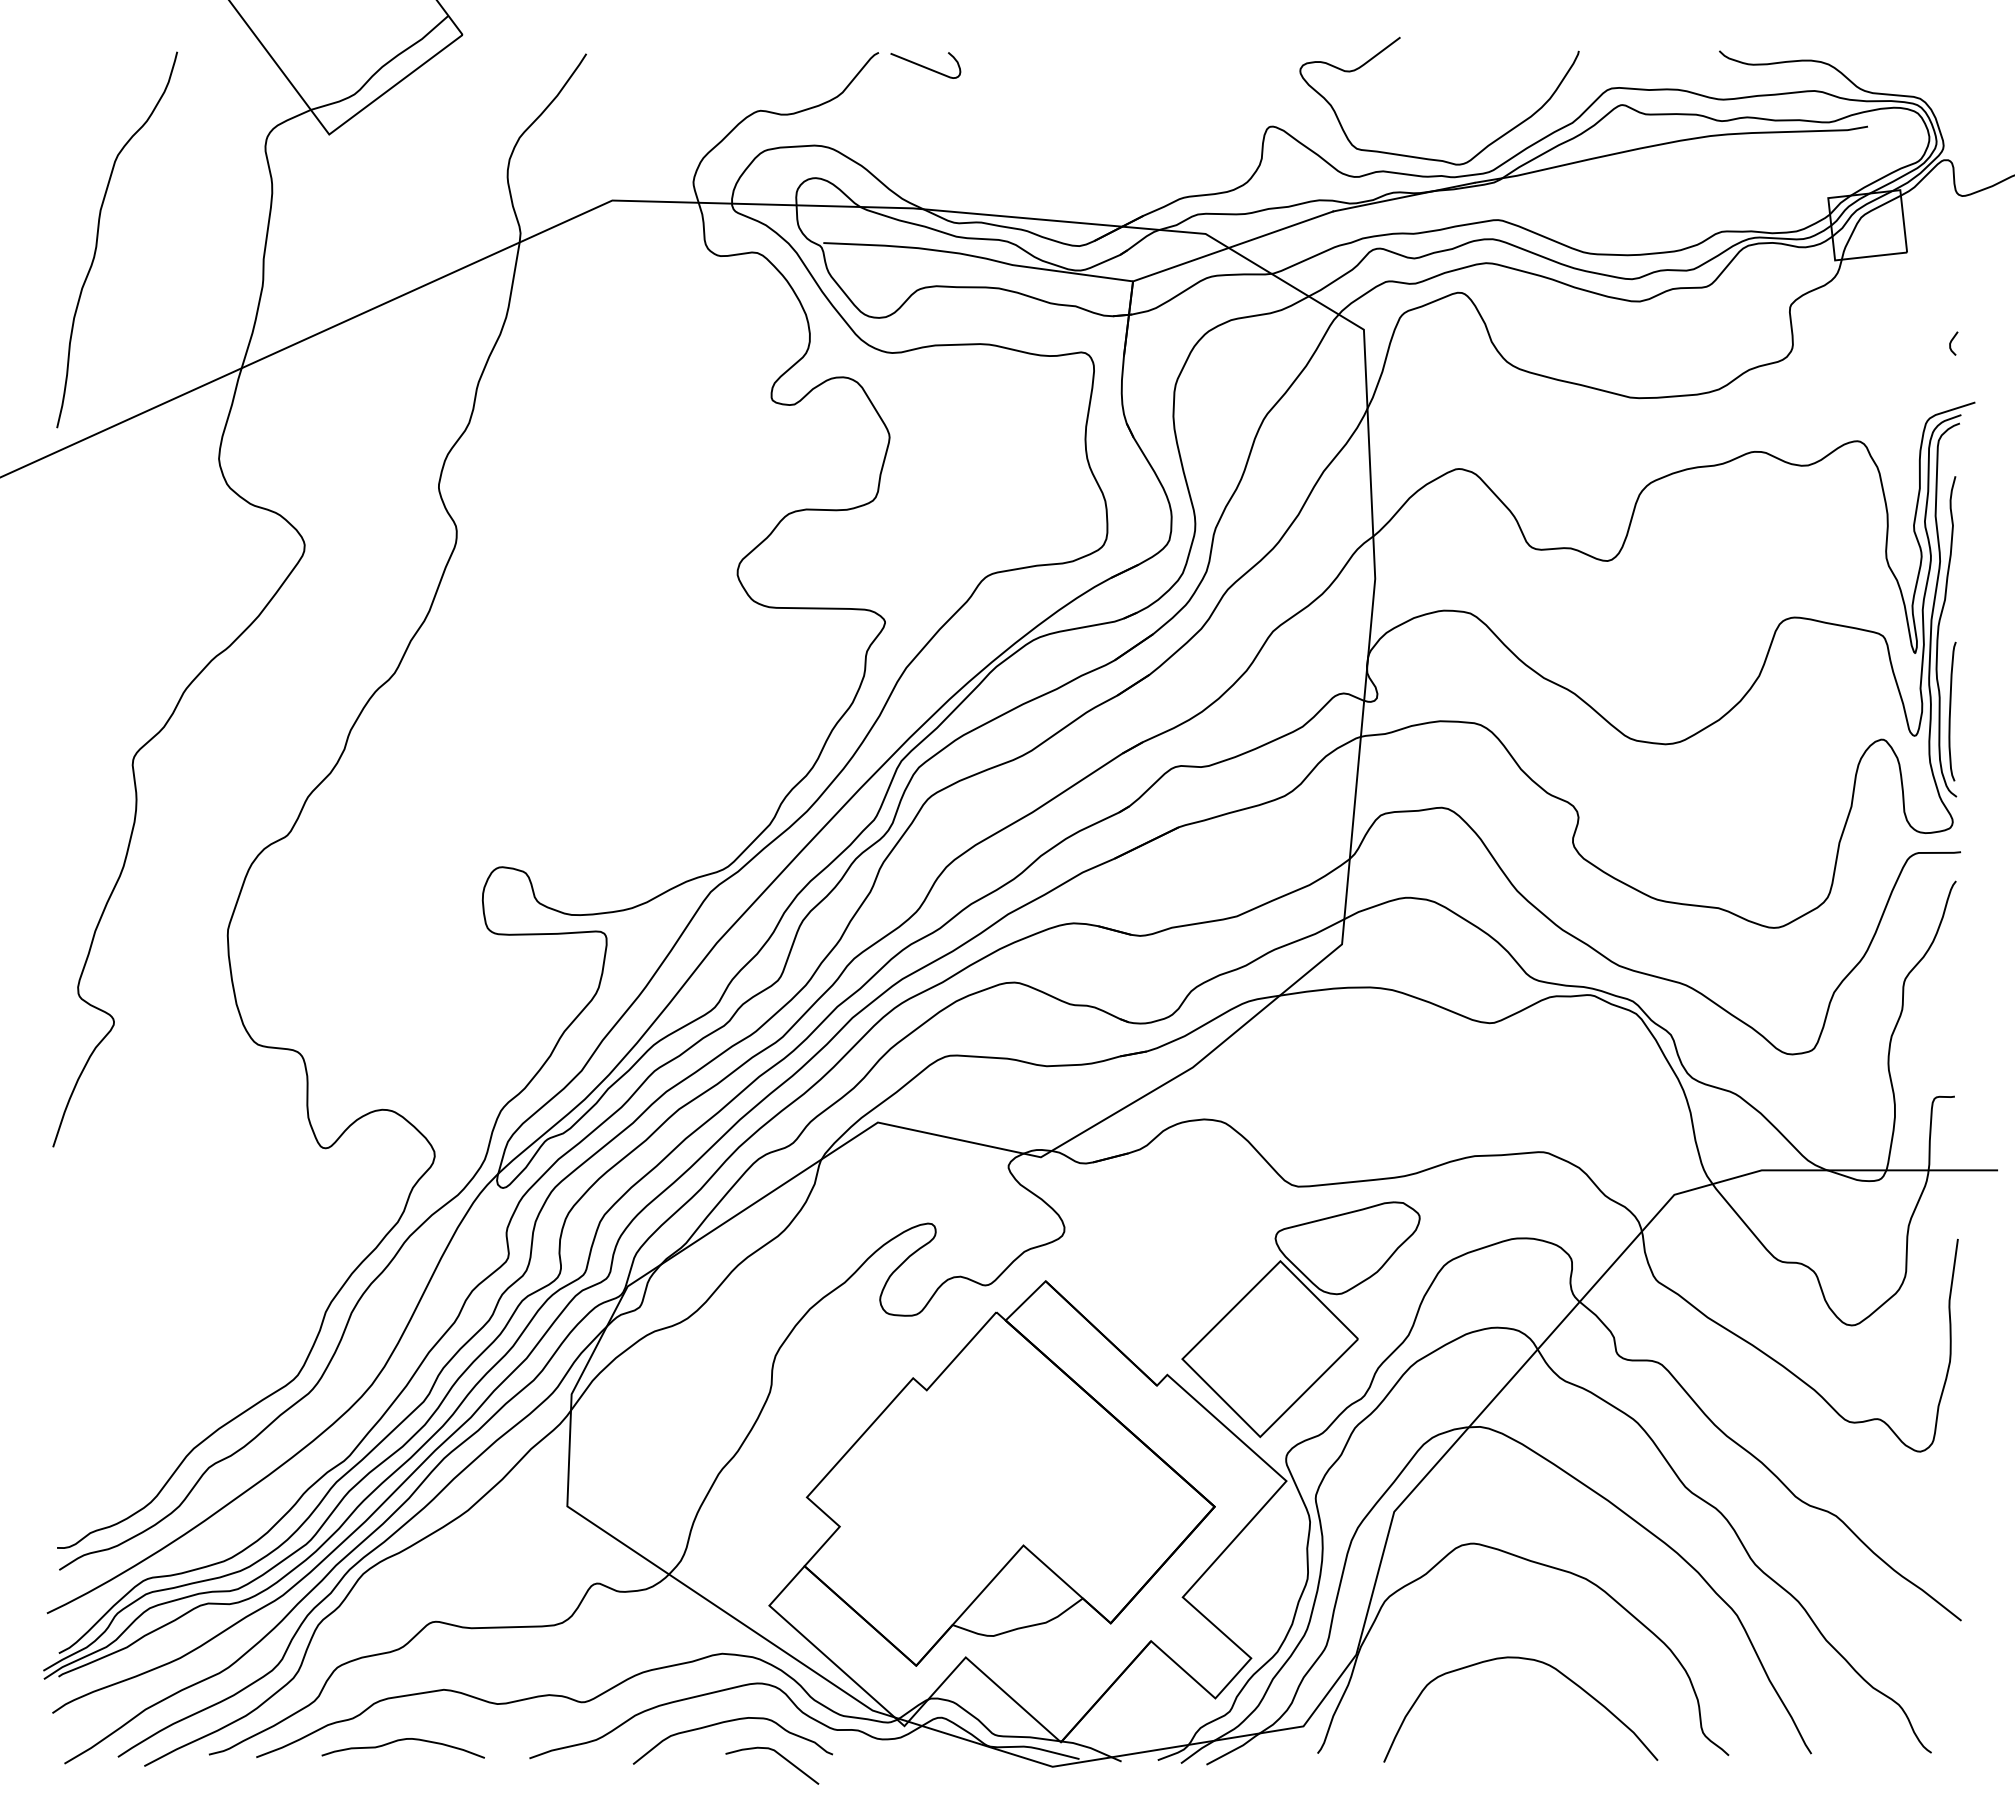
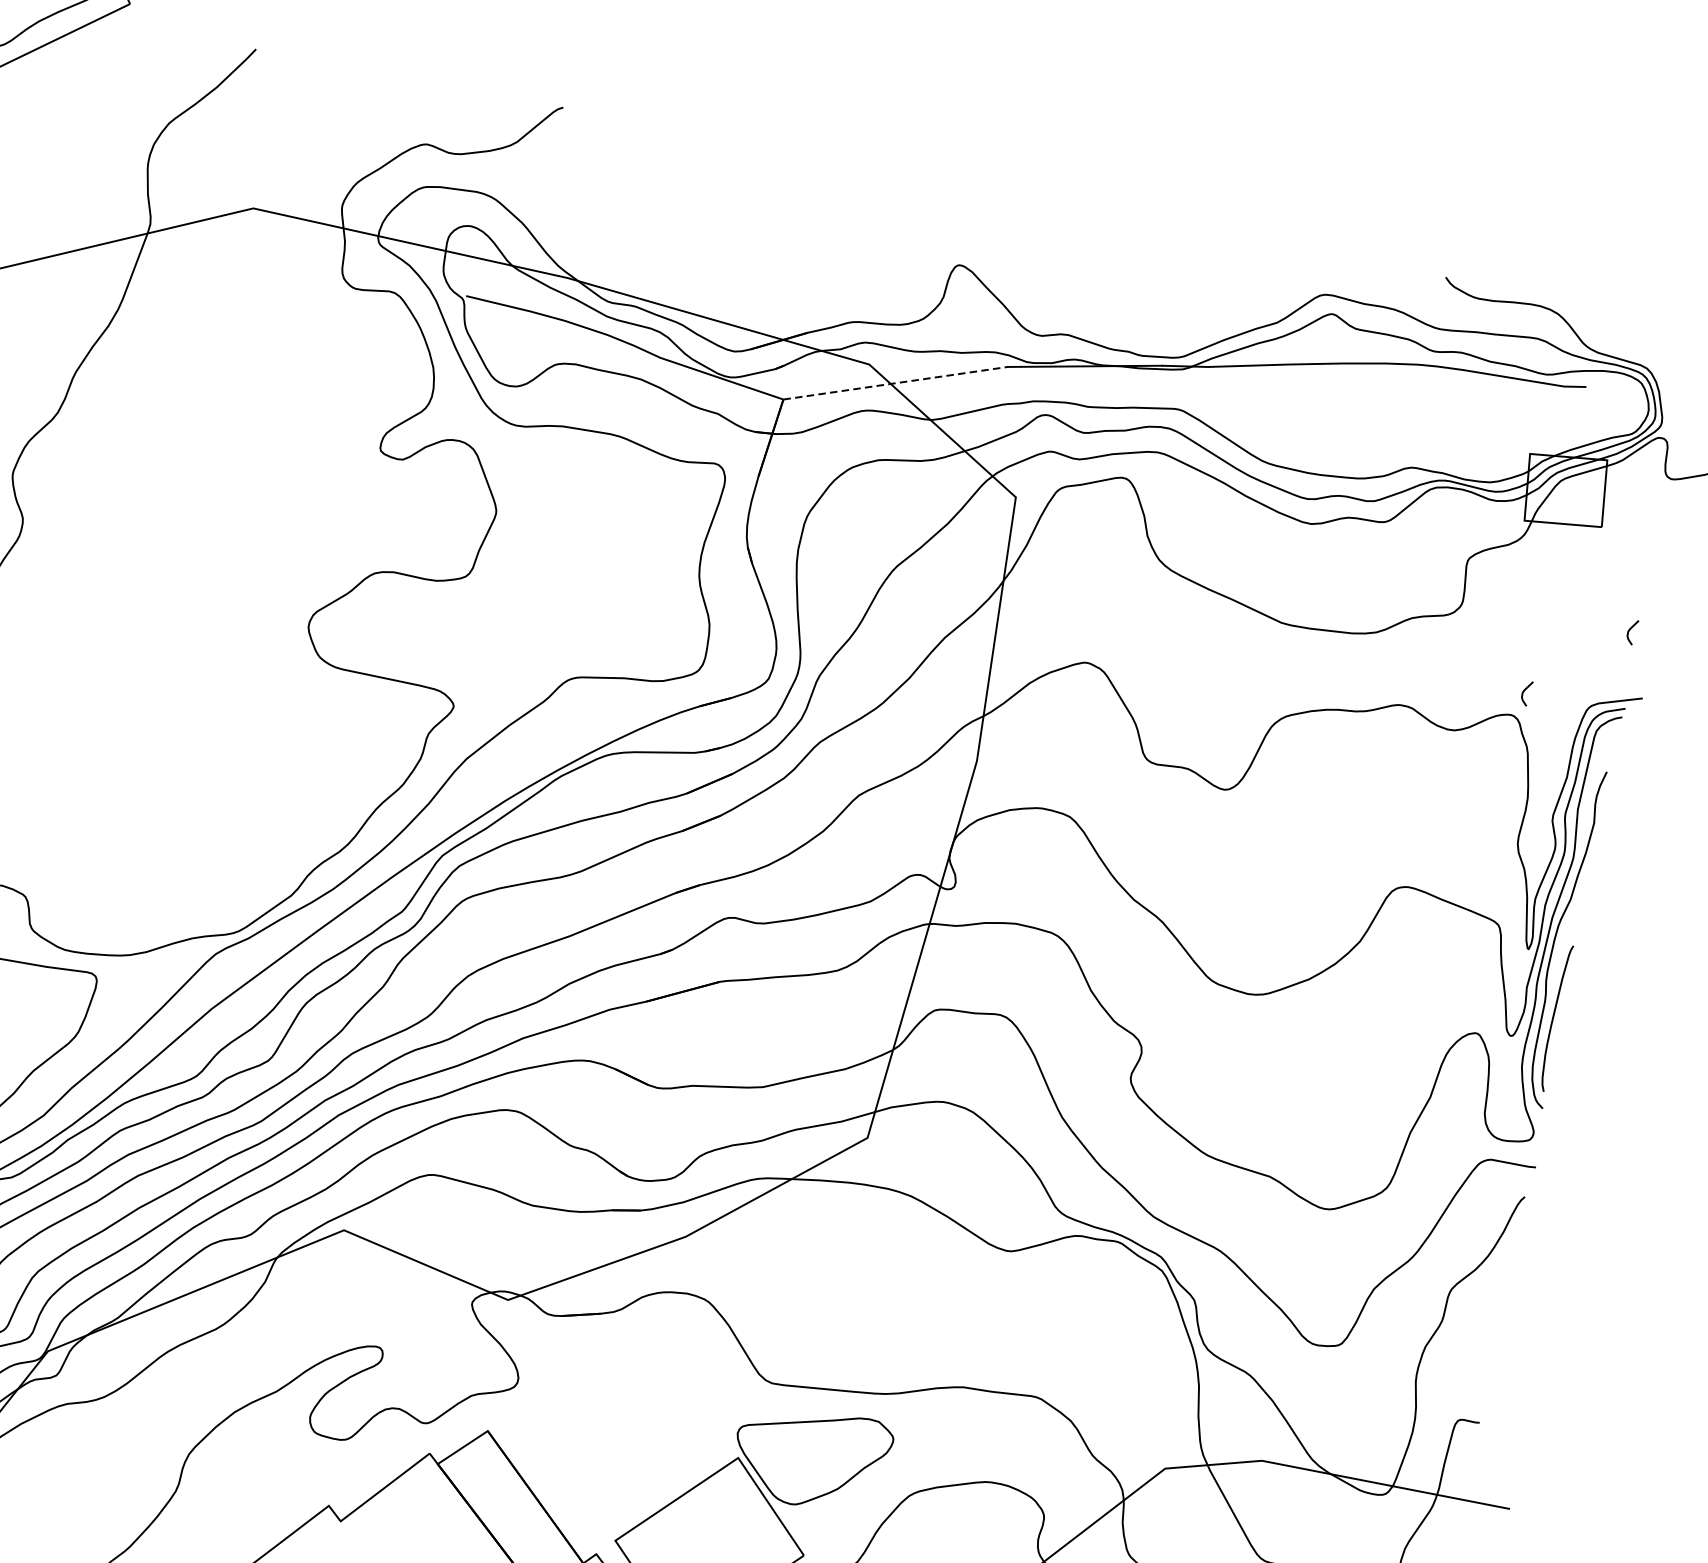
curve: (925, 66) -> (609, 131), removed
curve: (1432, 158) -> (1122, 331), removed
line: (1233, 246) -> (895, 383), solid -> dashed
curve: (1865, 418) -> (1524, 692), added

